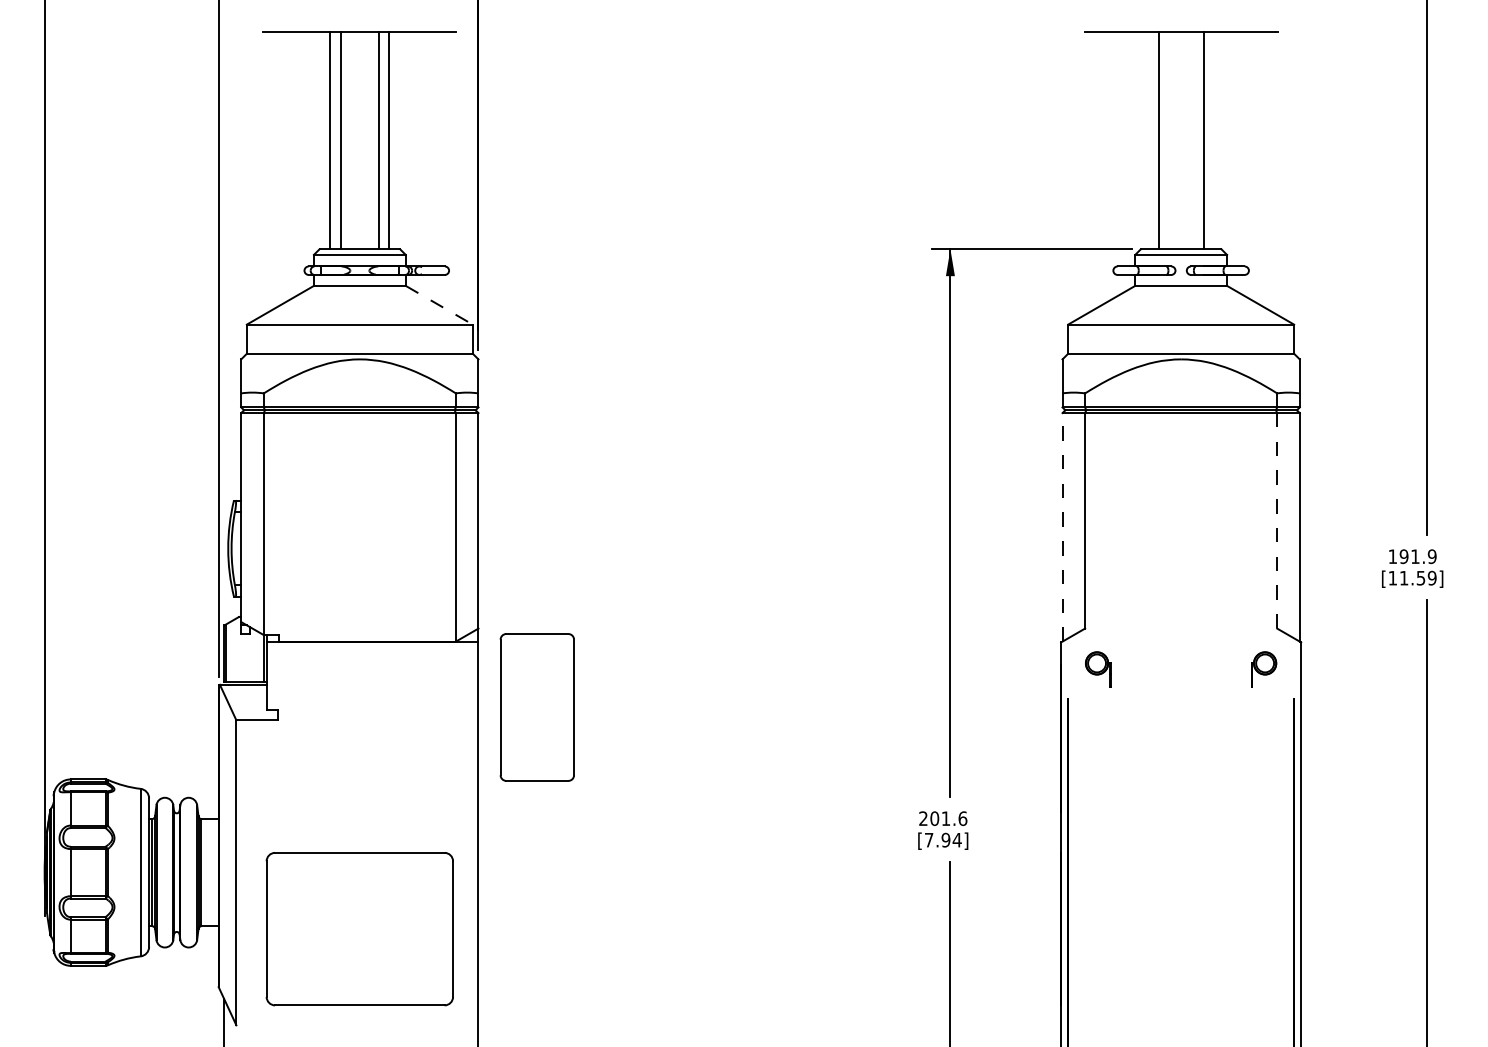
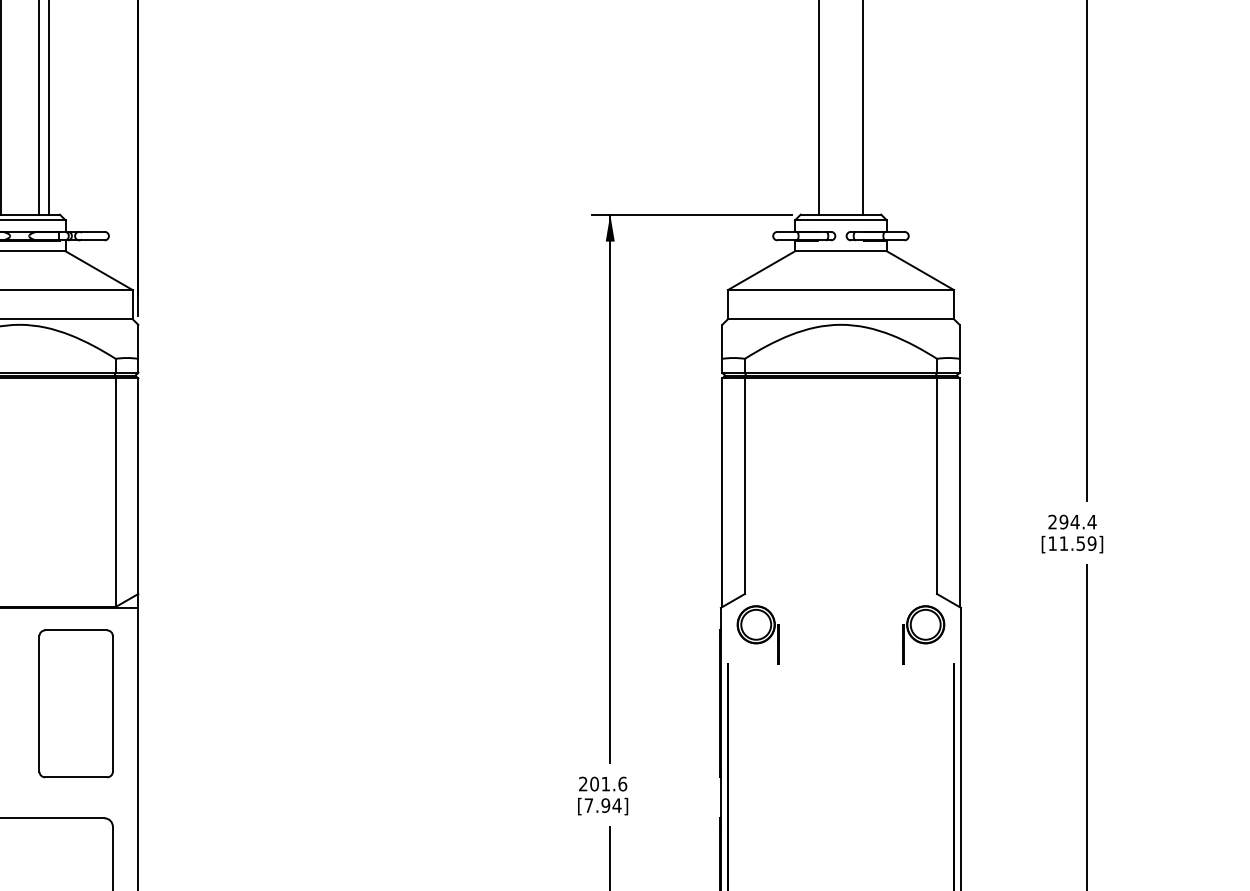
line: (439, 305) -> (99, 270), dashed -> solid
line: (1277, 520) -> (937, 485), dashed -> solid
line: (1062, 526) -> (722, 491), dashed -> solid
text: (1412, 556) -> (1072, 521), 191.9 -> 294.4
part: (1097, 669) -> (757, 634), size x1.67
part: (1263, 669) -> (923, 634), size x1.67
part: (536, 707) -> (75, 703), moved

